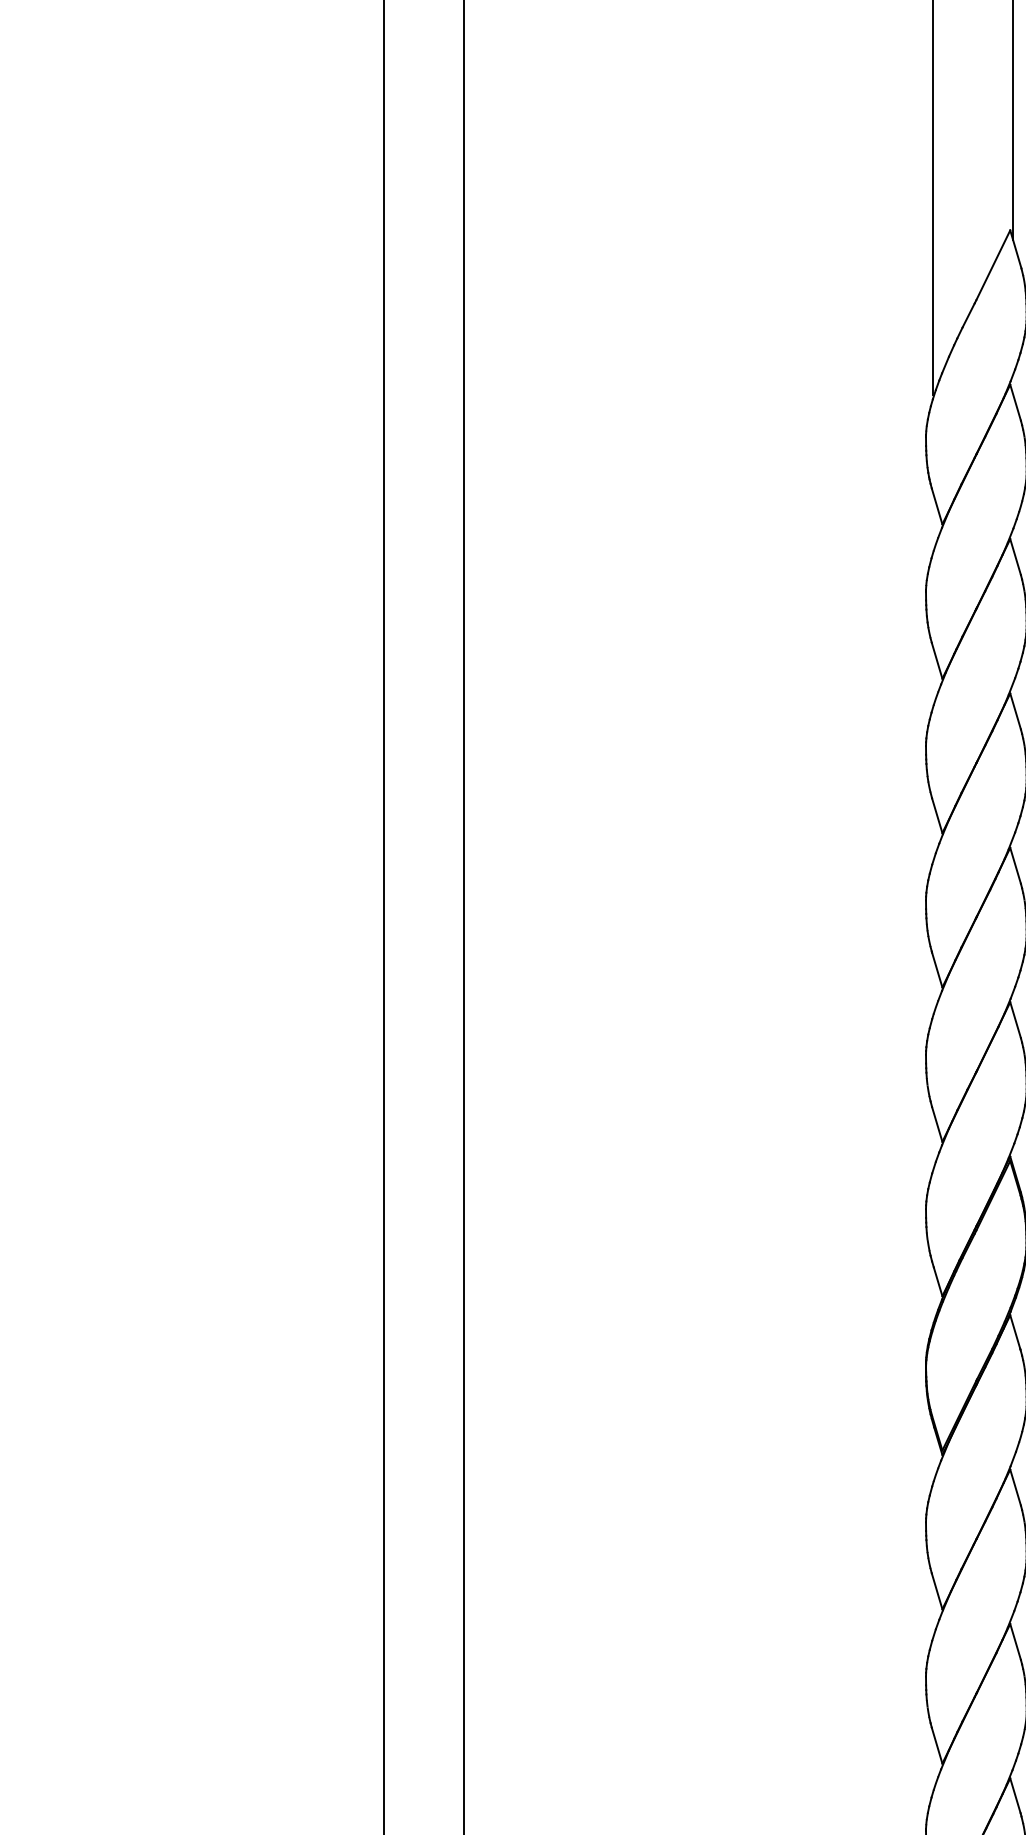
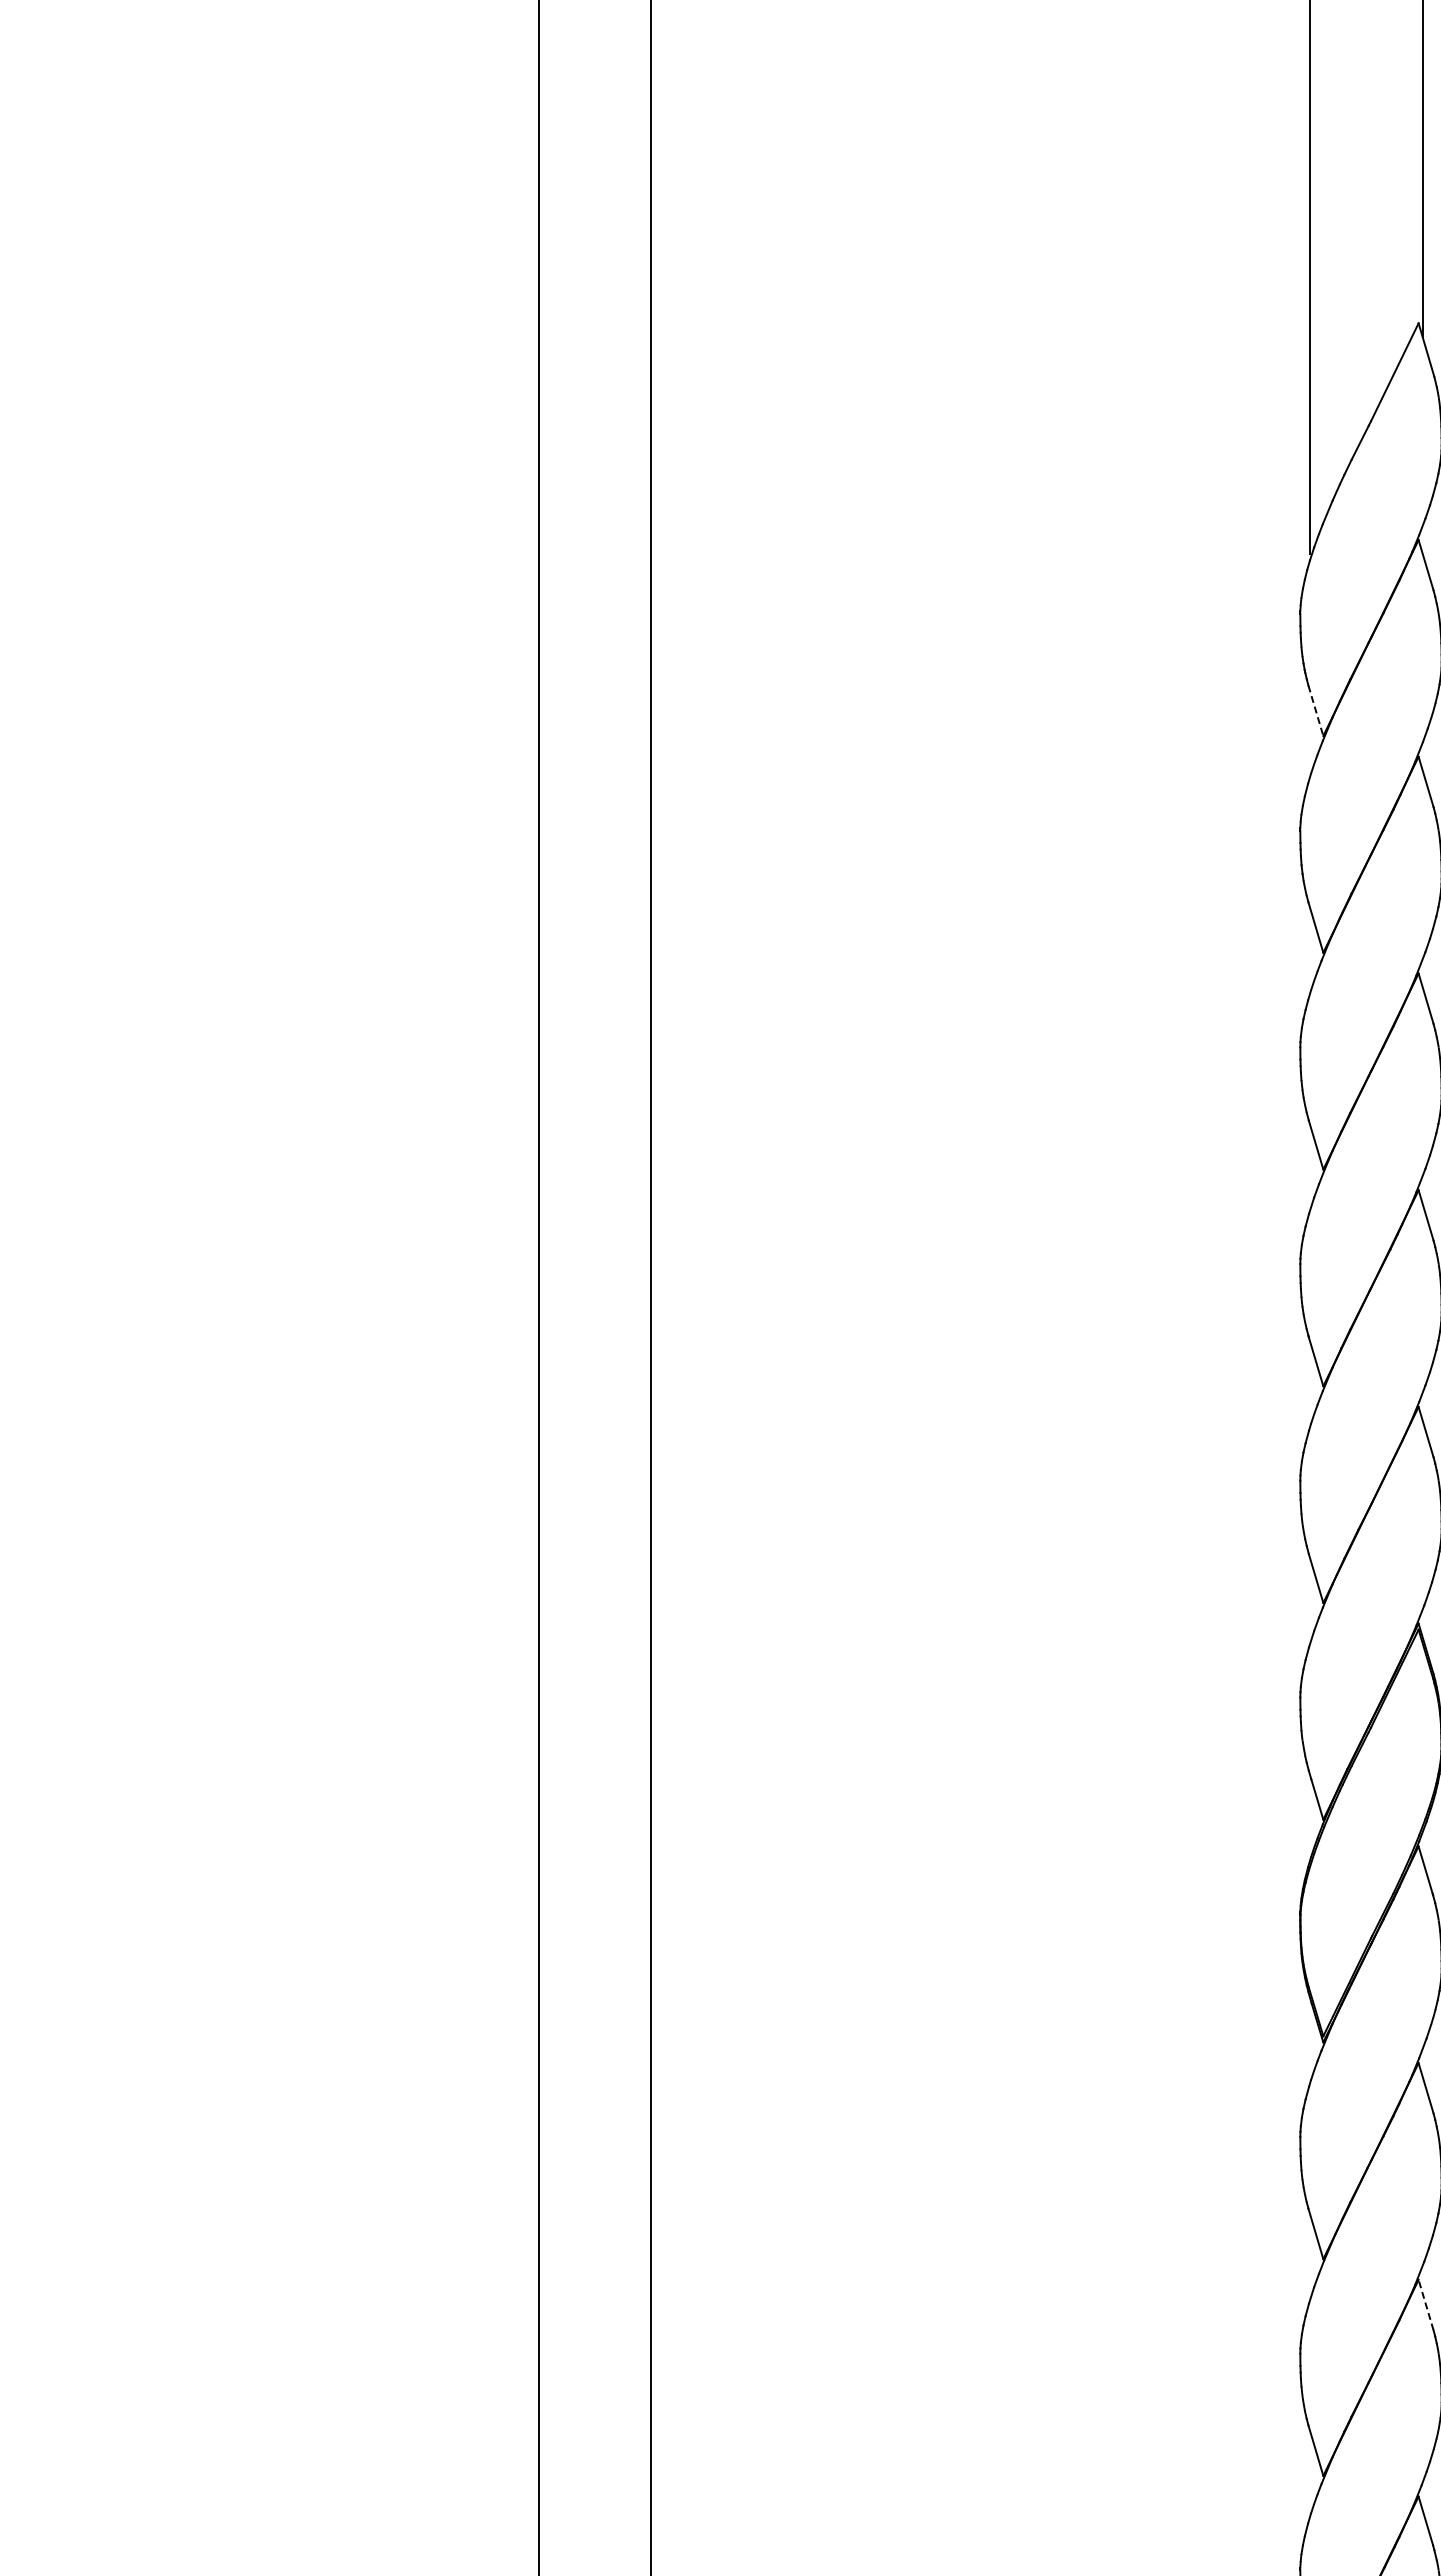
line: (937, 506) -> (1316, 711), solid -> dashed
line: (1015, 1641) -> (1425, 2304), solid -> dashed

